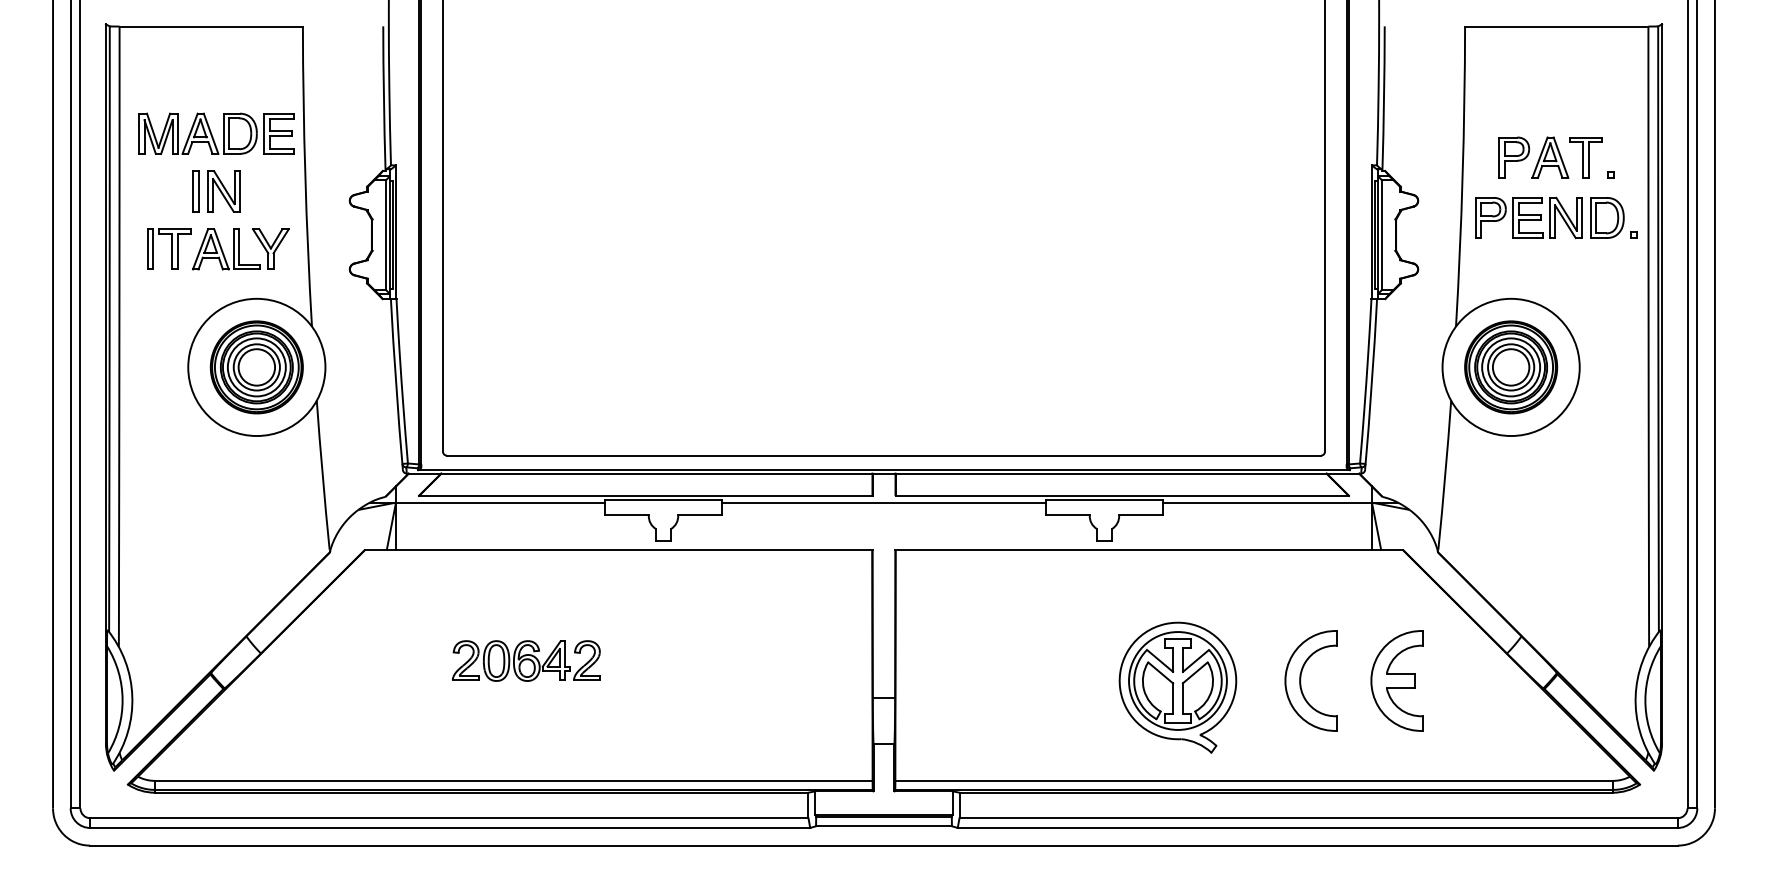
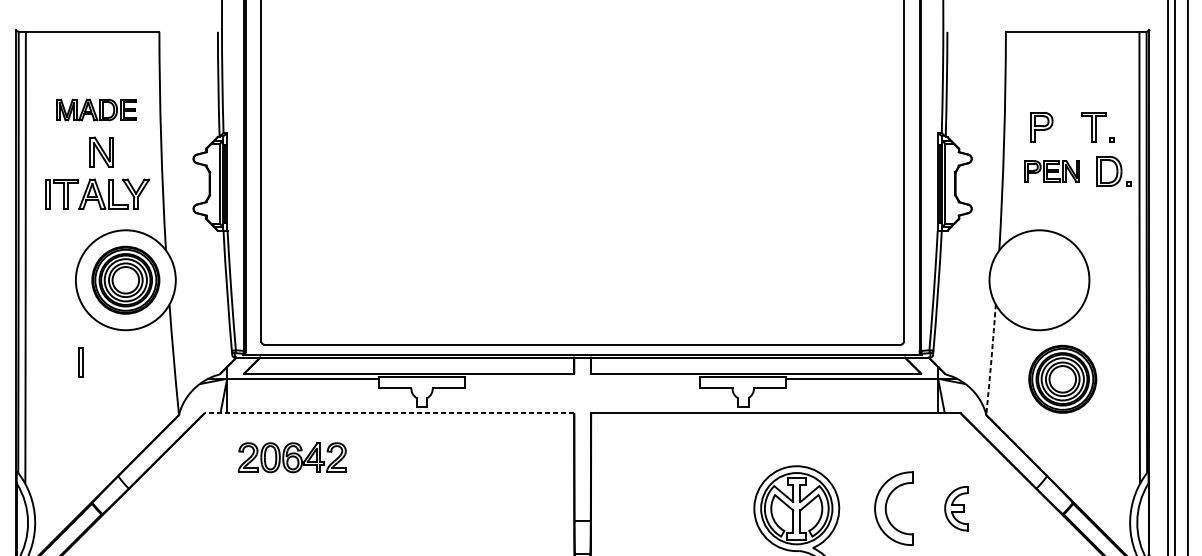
part: (216, 133) -> (96, 109), size x0.7
part: (1550, 157) -> (1068, 127), removed
part: (195, 191) -> (81, 362), moved
part: (1528, 217) -> (1052, 171), size x0.7
part: (1511, 367) -> (1063, 379), moved
arc: (1445, 475) -> (991, 359), solid -> dashed
line: (883, 502) -> (582, 378), removed
line: (618, 549) -> (389, 412), solid -> dashed
part: (526, 660) -> (292, 457), moved
part: (1396, 680) -> (955, 508), size x0.6

